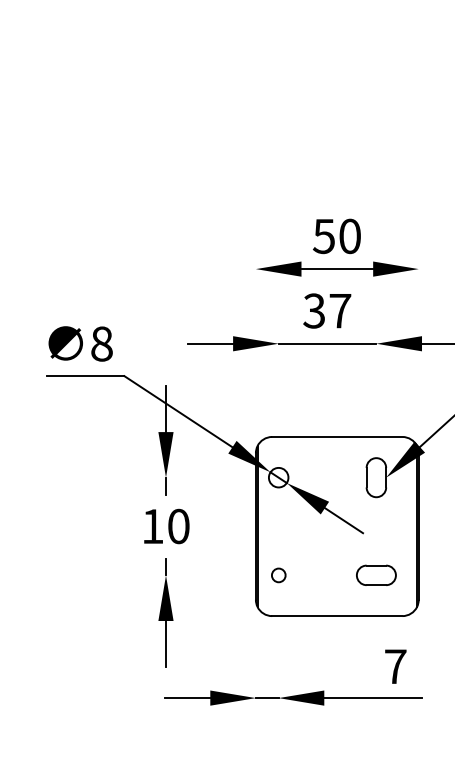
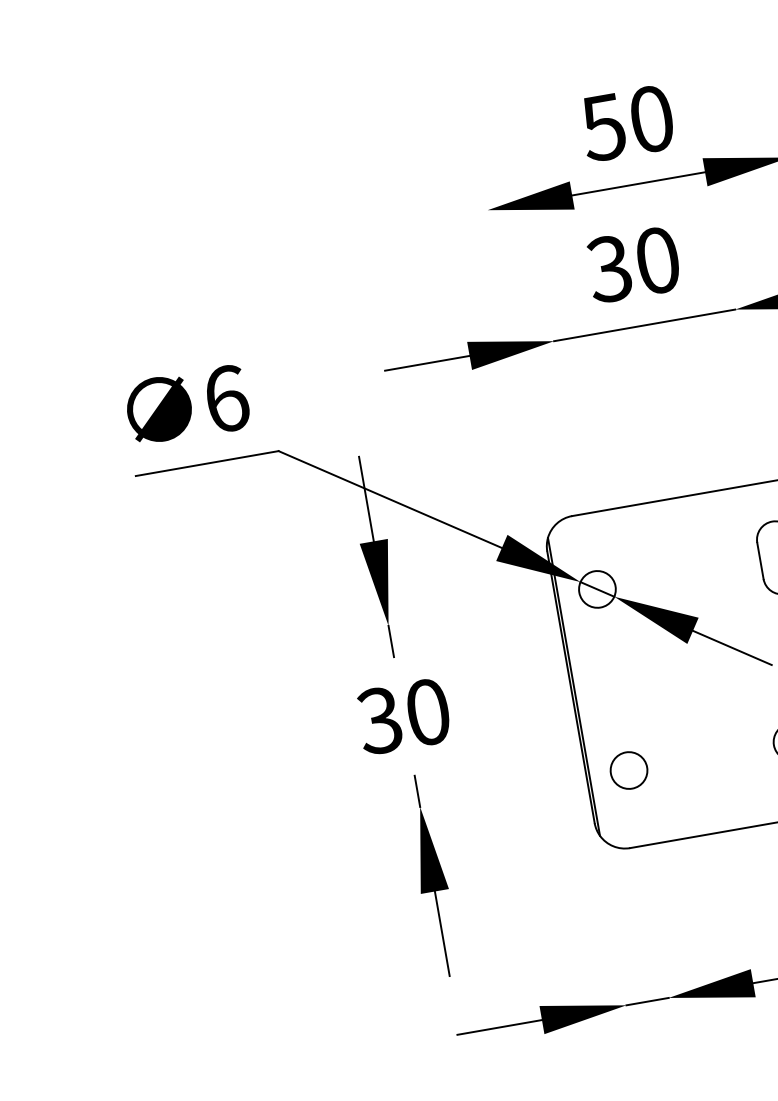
text: (340, 310) -> (657, 259), 37 -> 30
text: (101, 343) -> (225, 398), 8 -> 6
text: (152, 526) -> (379, 720), 10 -> 30
circle: (278, 575) -> (628, 770), size x1.43

